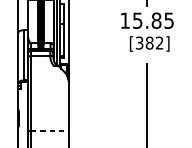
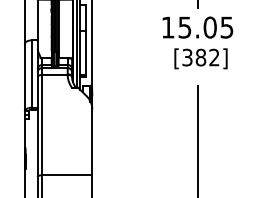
text: (156, 20) -> (209, 27), 15.85 -> 15.05
line: (50, 131) -> (67, 175), dashed -> solid

